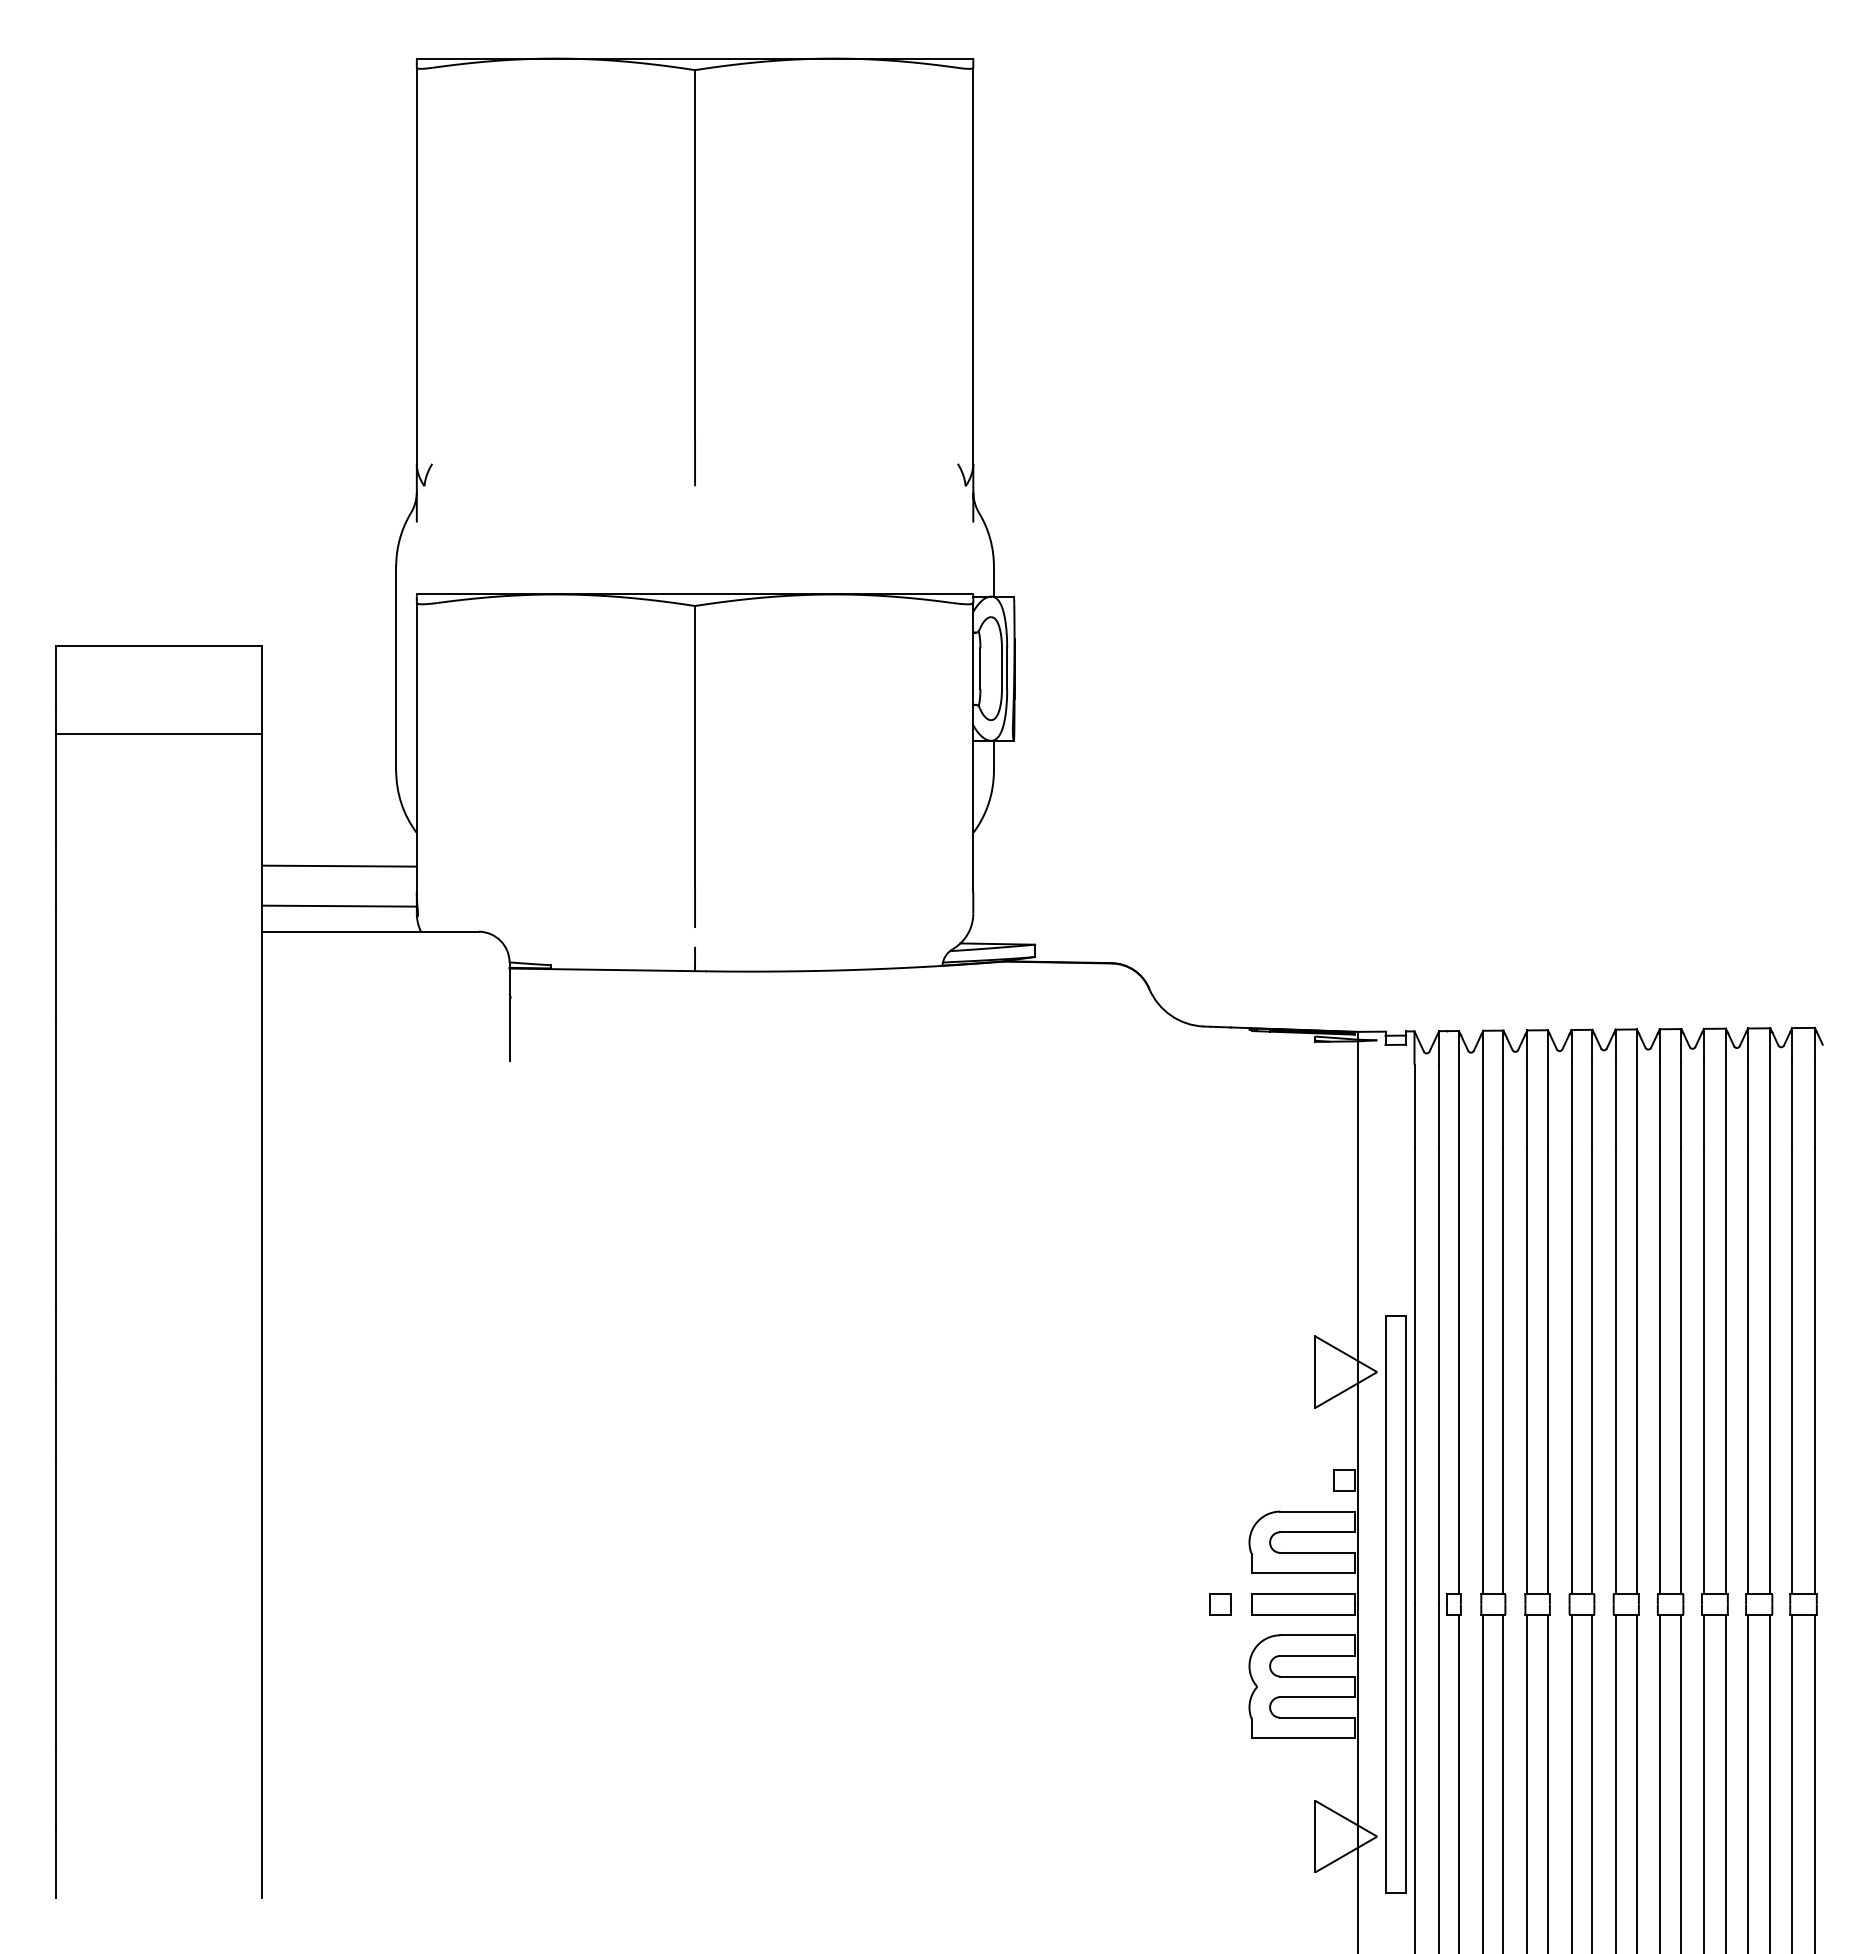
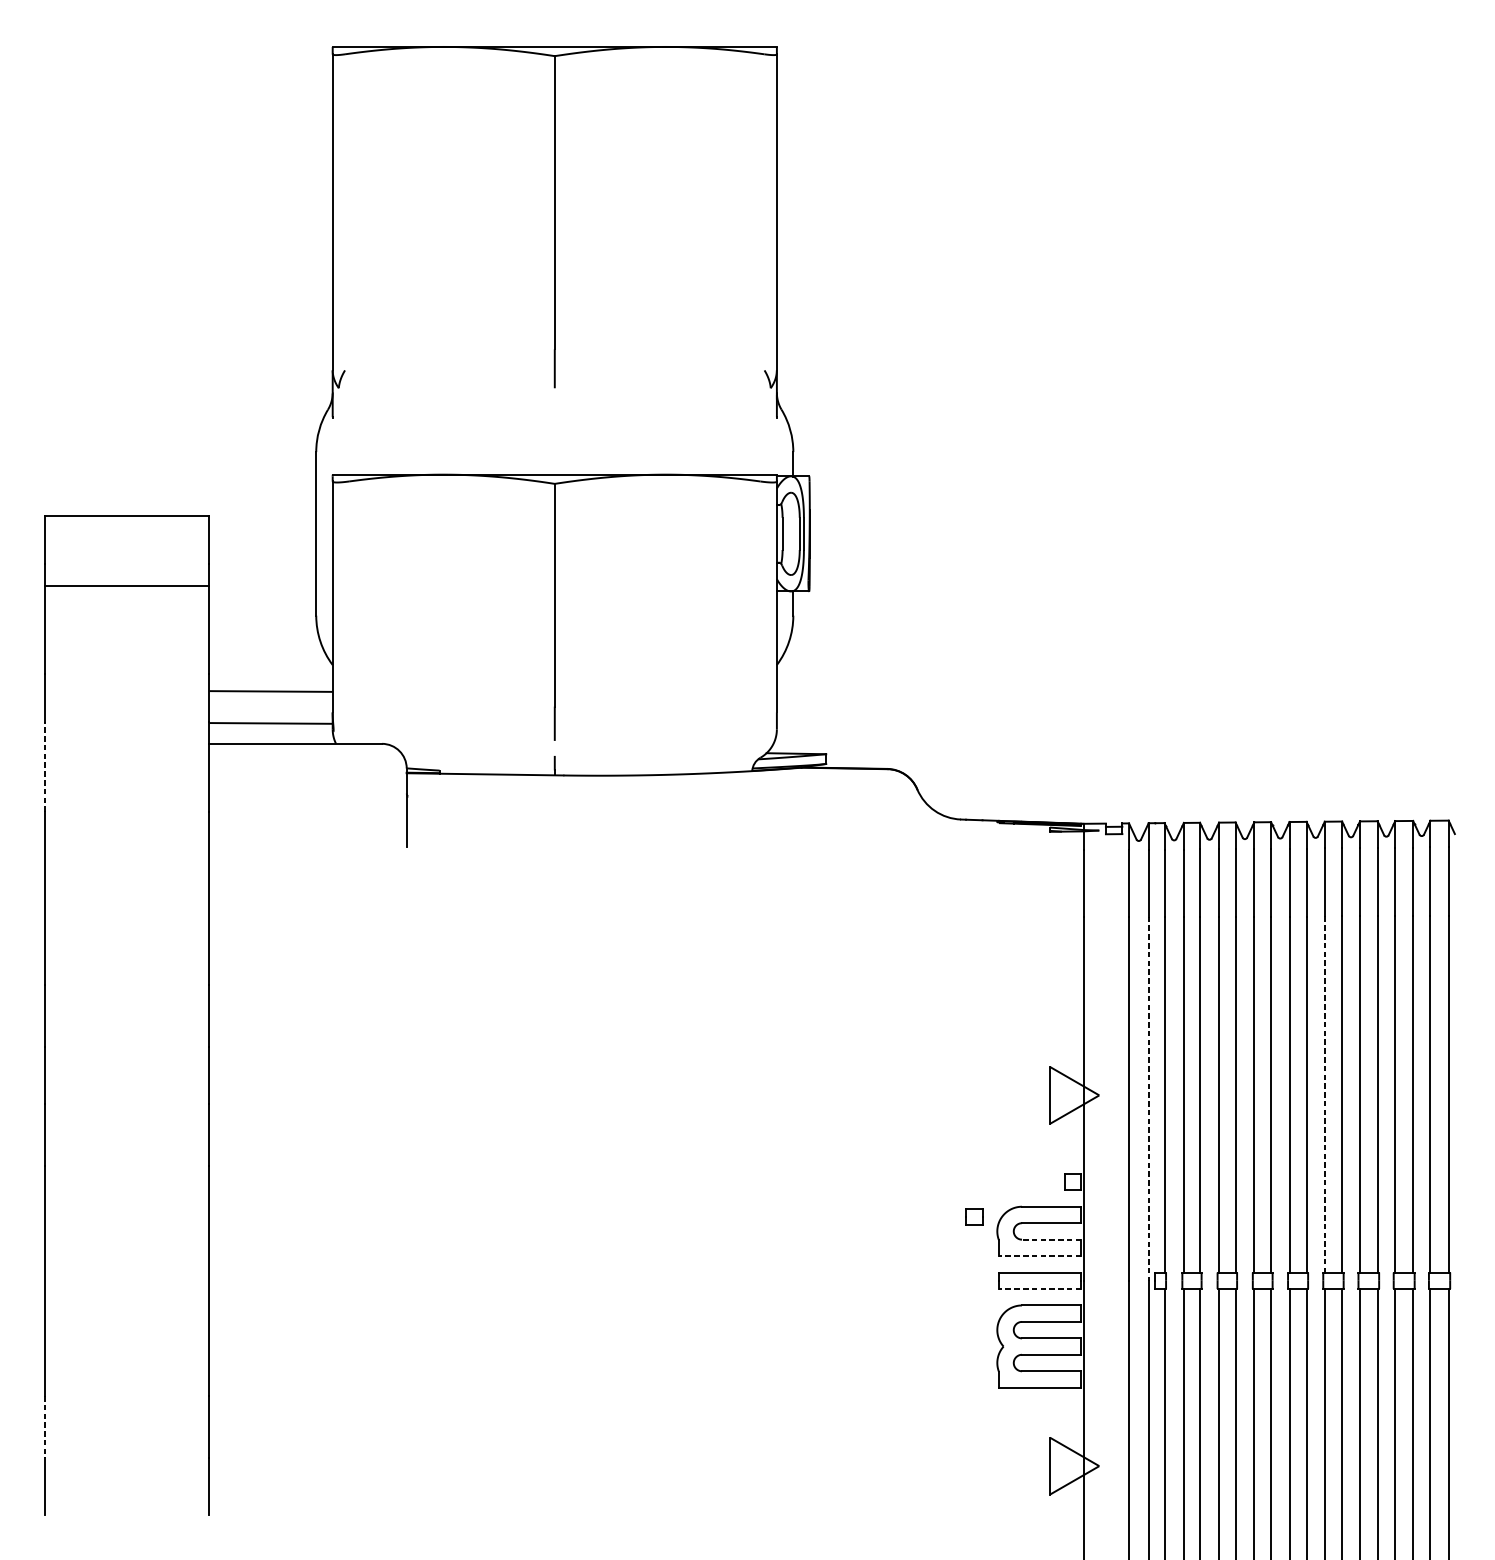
line: (56, 960) -> (45, 766), solid -> dashed
line: (1659, 1371) -> (1324, 1094), solid -> dashed
line: (1439, 1376) -> (1148, 1098), solid -> dashed
line: (1317, 1552) -> (1051, 1239), solid -> dashed
line: (1303, 1573) -> (1040, 1256), solid -> dashed
part: (1220, 1604) -> (974, 1217), moved
part: (1395, 1604) -> (1113, 1280), removed
line: (1303, 1614) -> (1040, 1288), solid -> dashed
line: (56, 1787) -> (45, 1426), solid -> dashed

